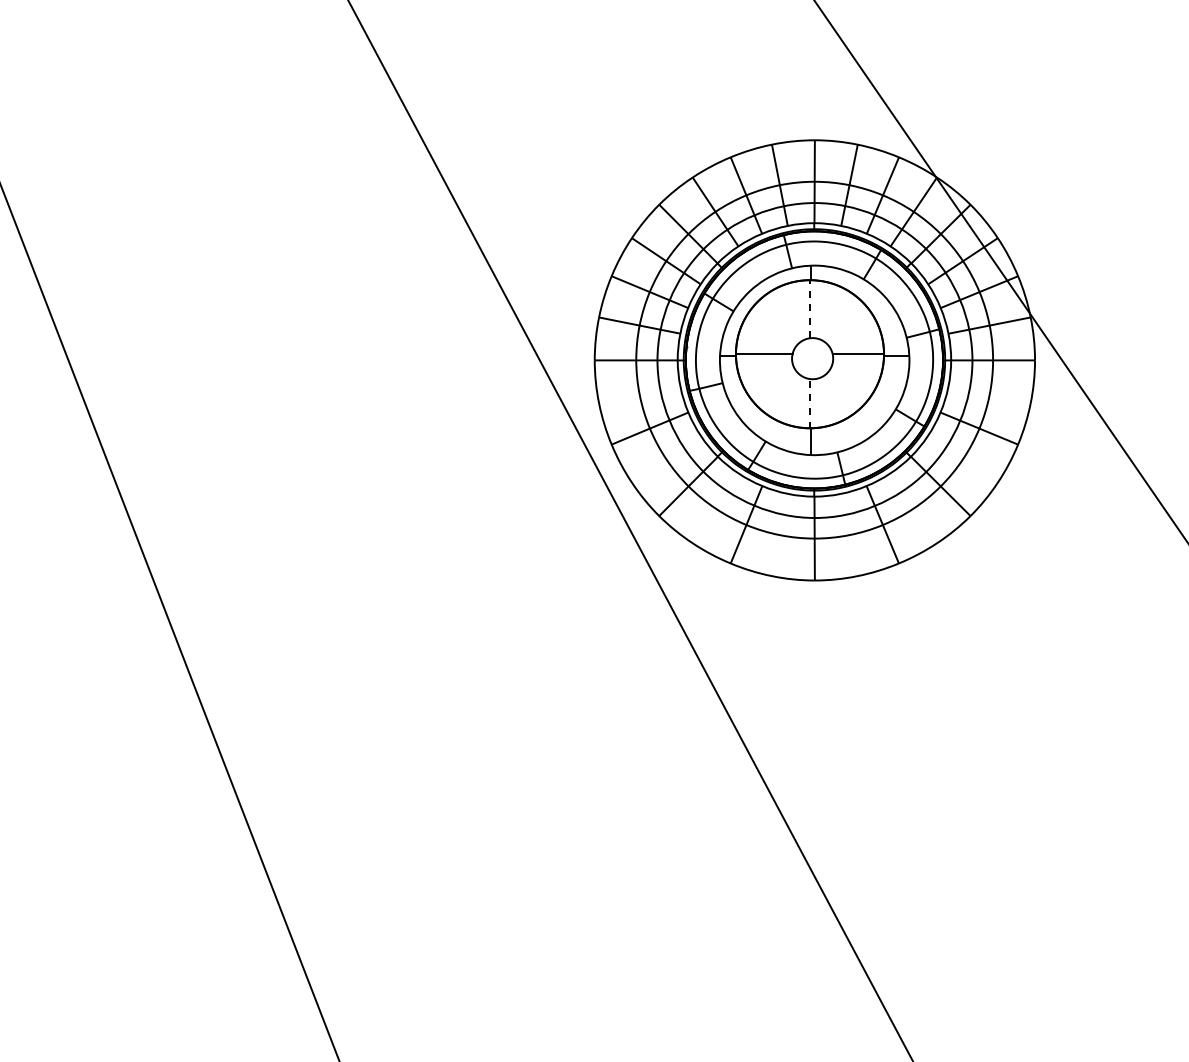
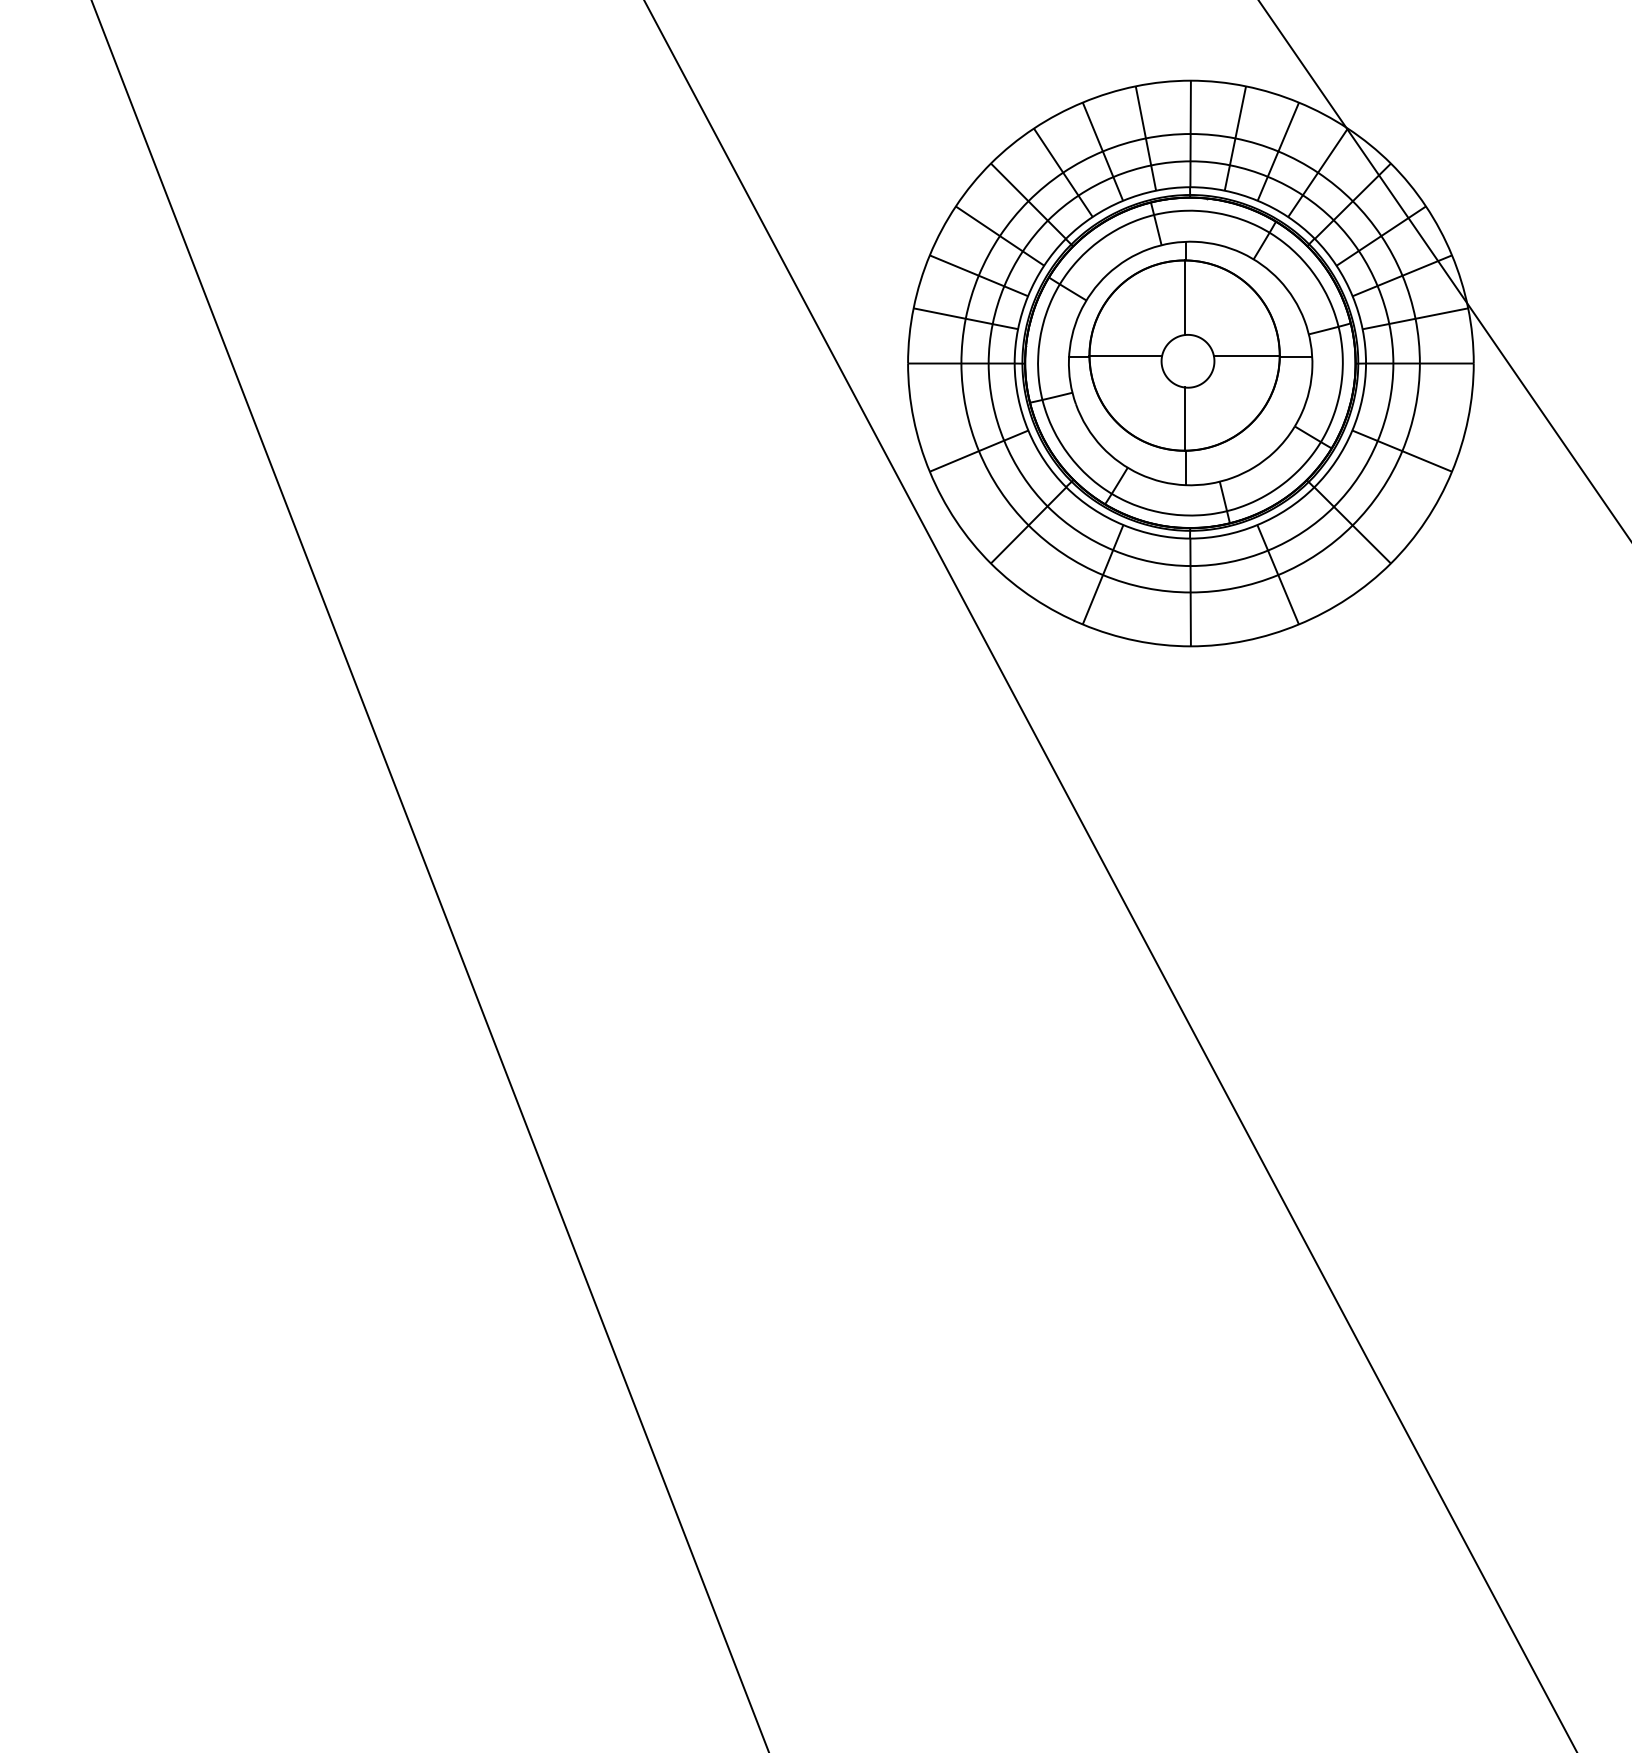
line: (809, 309) -> (1184, 297), dashed -> solid
line: (809, 403) -> (1184, 419), dashed -> solid

